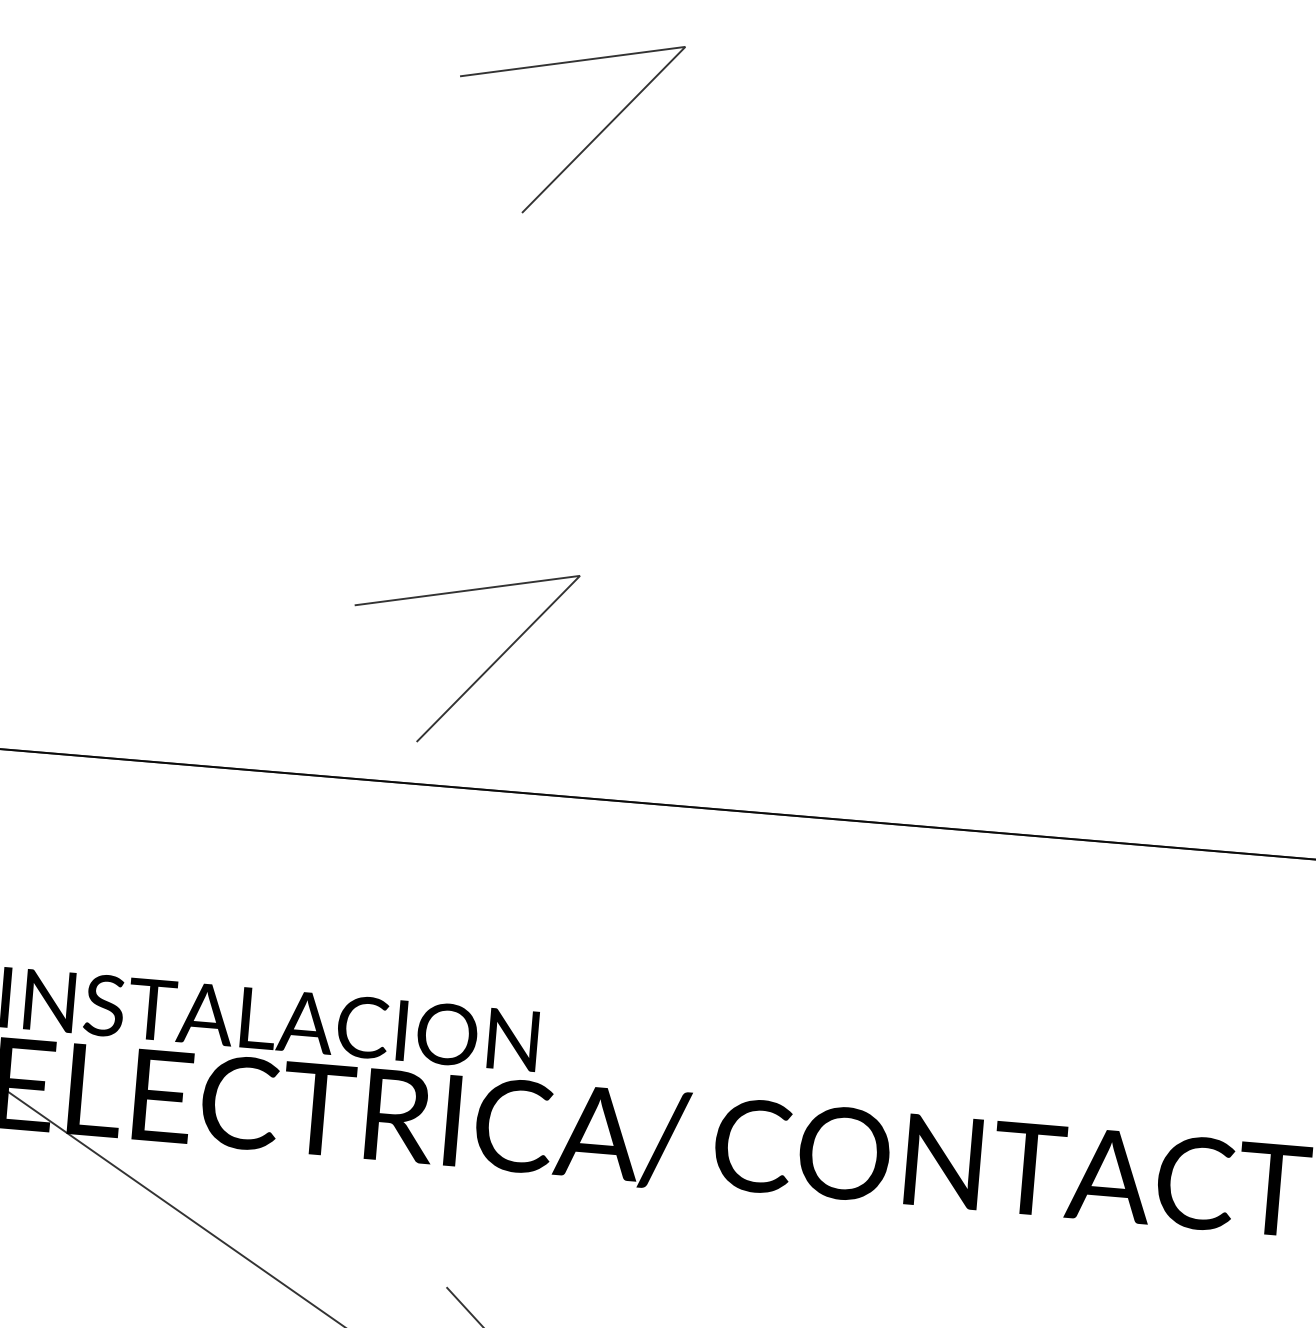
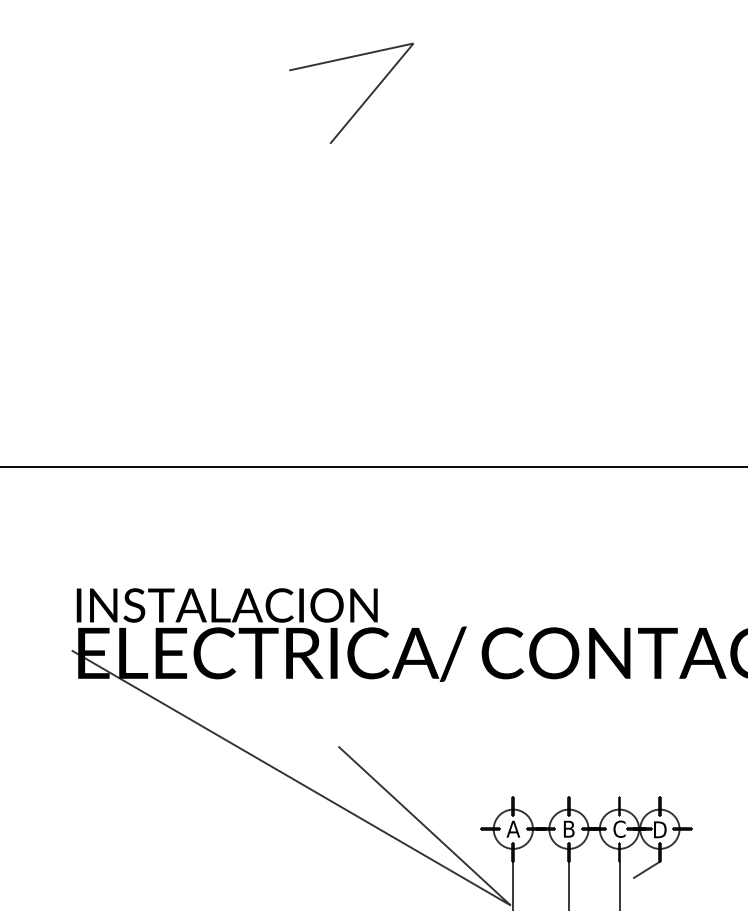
line: (480, 675) -> (328, 403), removed

